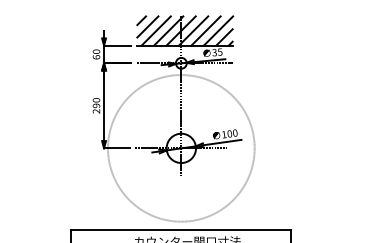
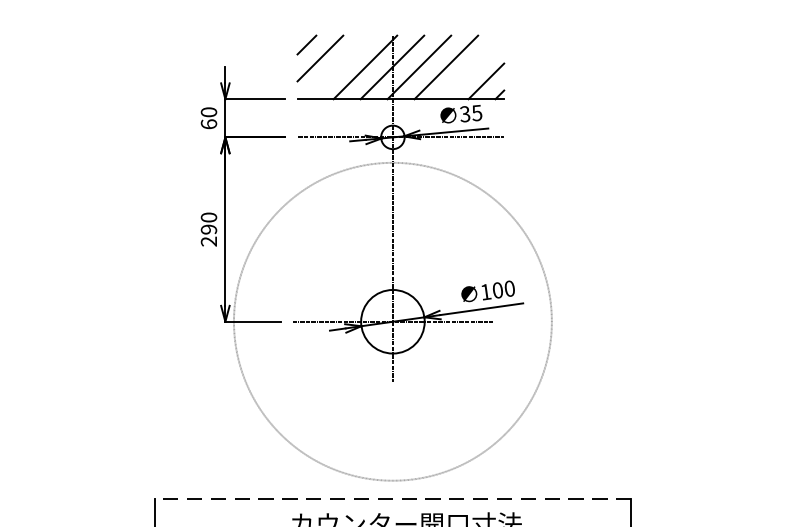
line: (155, 30) -> (336, 66), removed
line: (218, 30) -> (473, 66), removed
line: (181, 230) -> (393, 499), solid -> dashed

